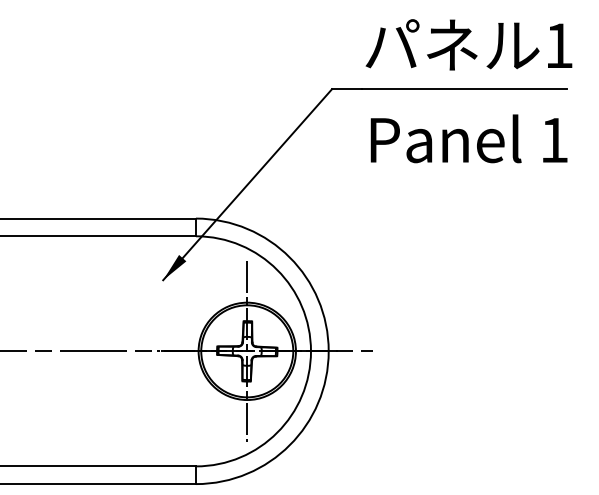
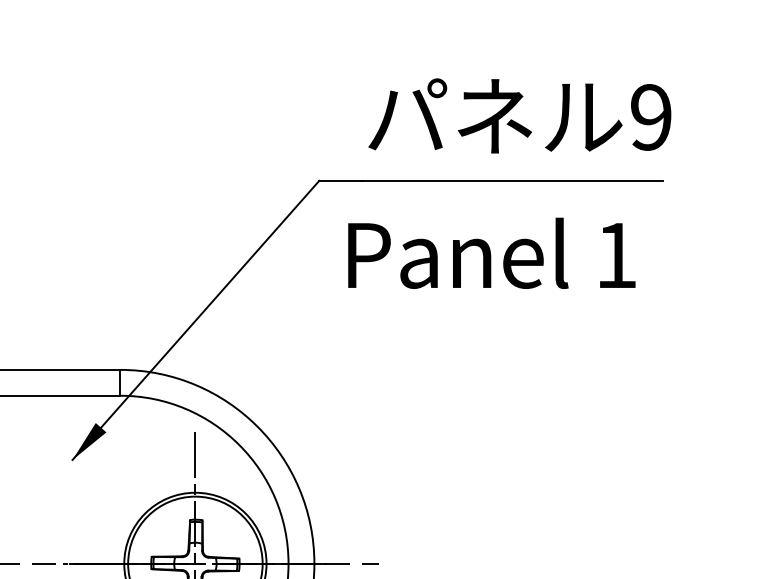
text: (558, 45) -> (650, 116), 1 -> 9
text: (468, 138) -> (490, 252), moved

